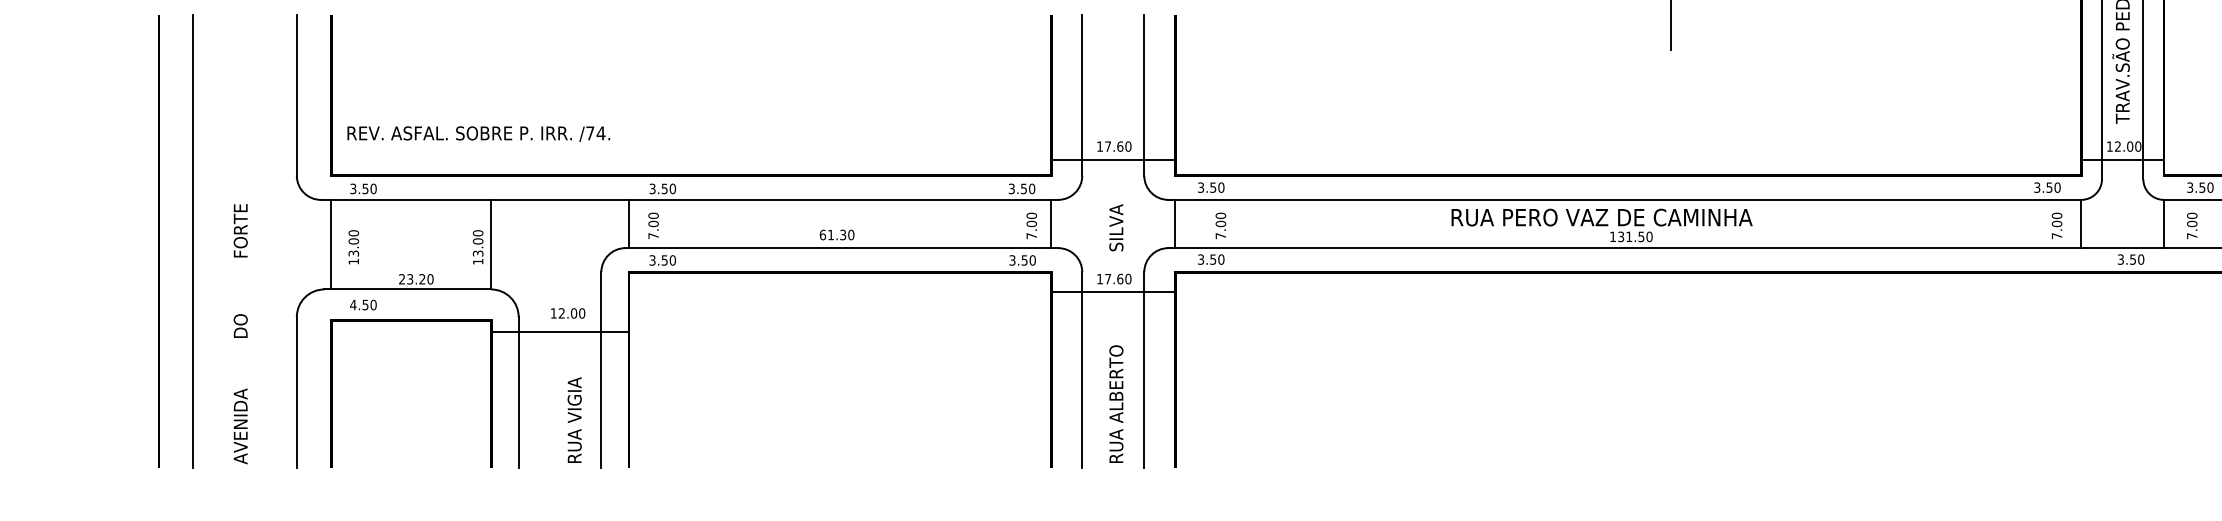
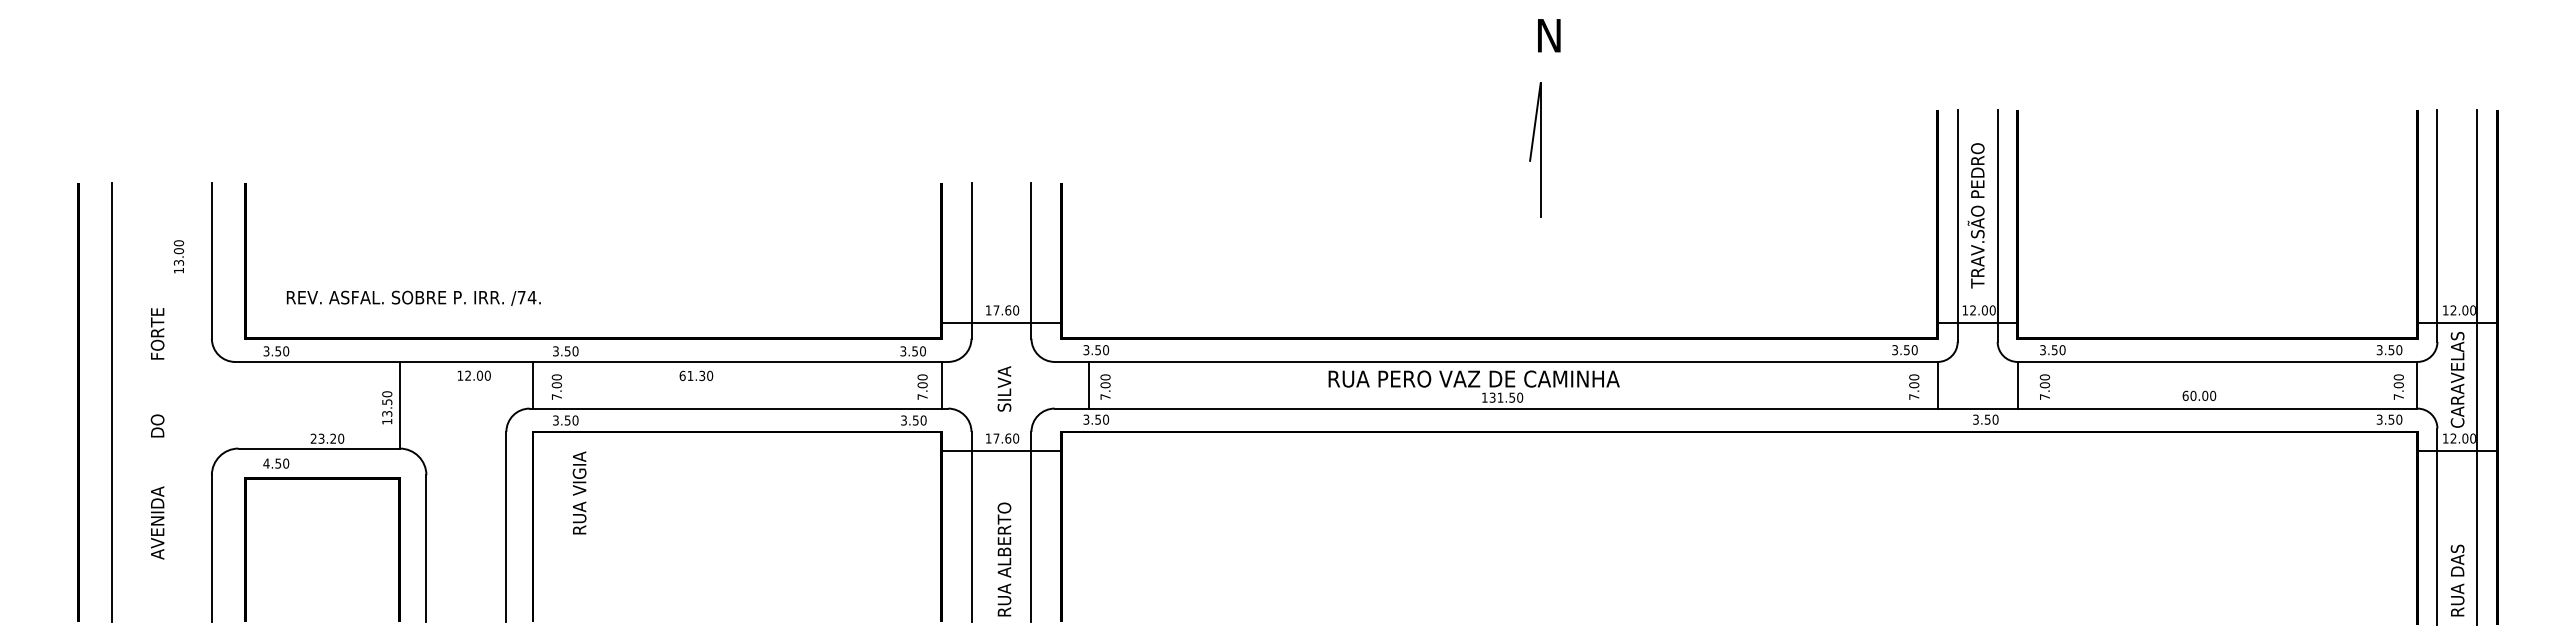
text: (478, 133) -> (413, 297), moved
line: (1175, 223) -> (1089, 384), moved
text: (837, 234) -> (696, 375), moved
text: (478, 241) -> (387, 402), 13.00 -> 13.50
line: (331, 243) -> (245, 404), removed
text: (353, 246) -> (178, 256), moved
text: (568, 313) -> (474, 375), moved
line: (560, 331) -> (466, 489), removed
text: (240, 333) -> (157, 433), moved
text: (574, 419) -> (579, 492), moved

